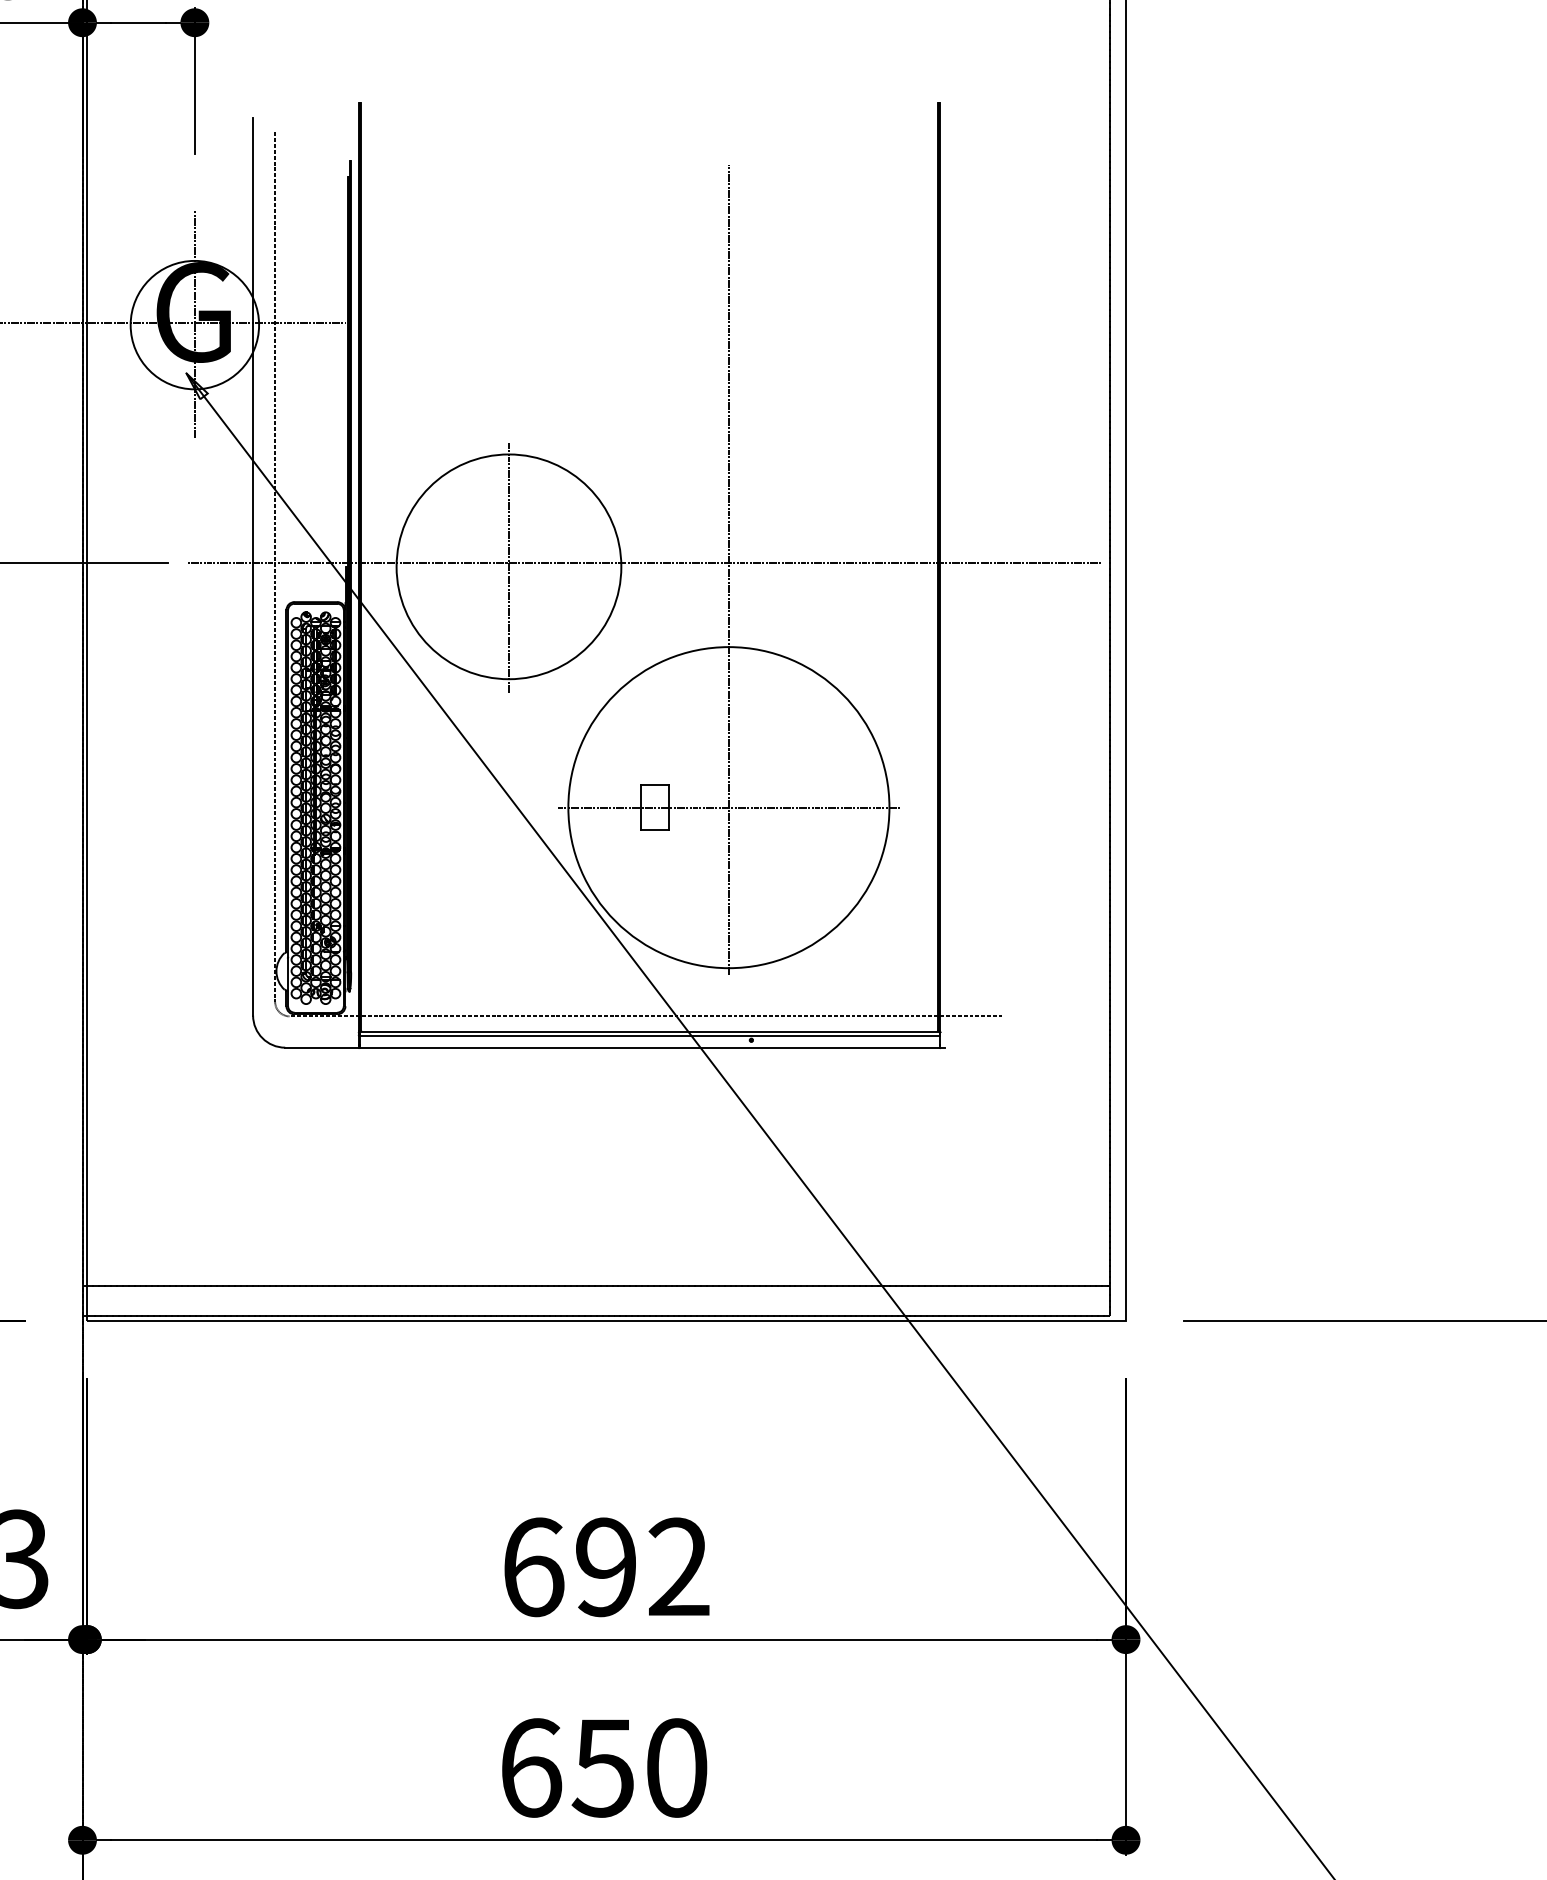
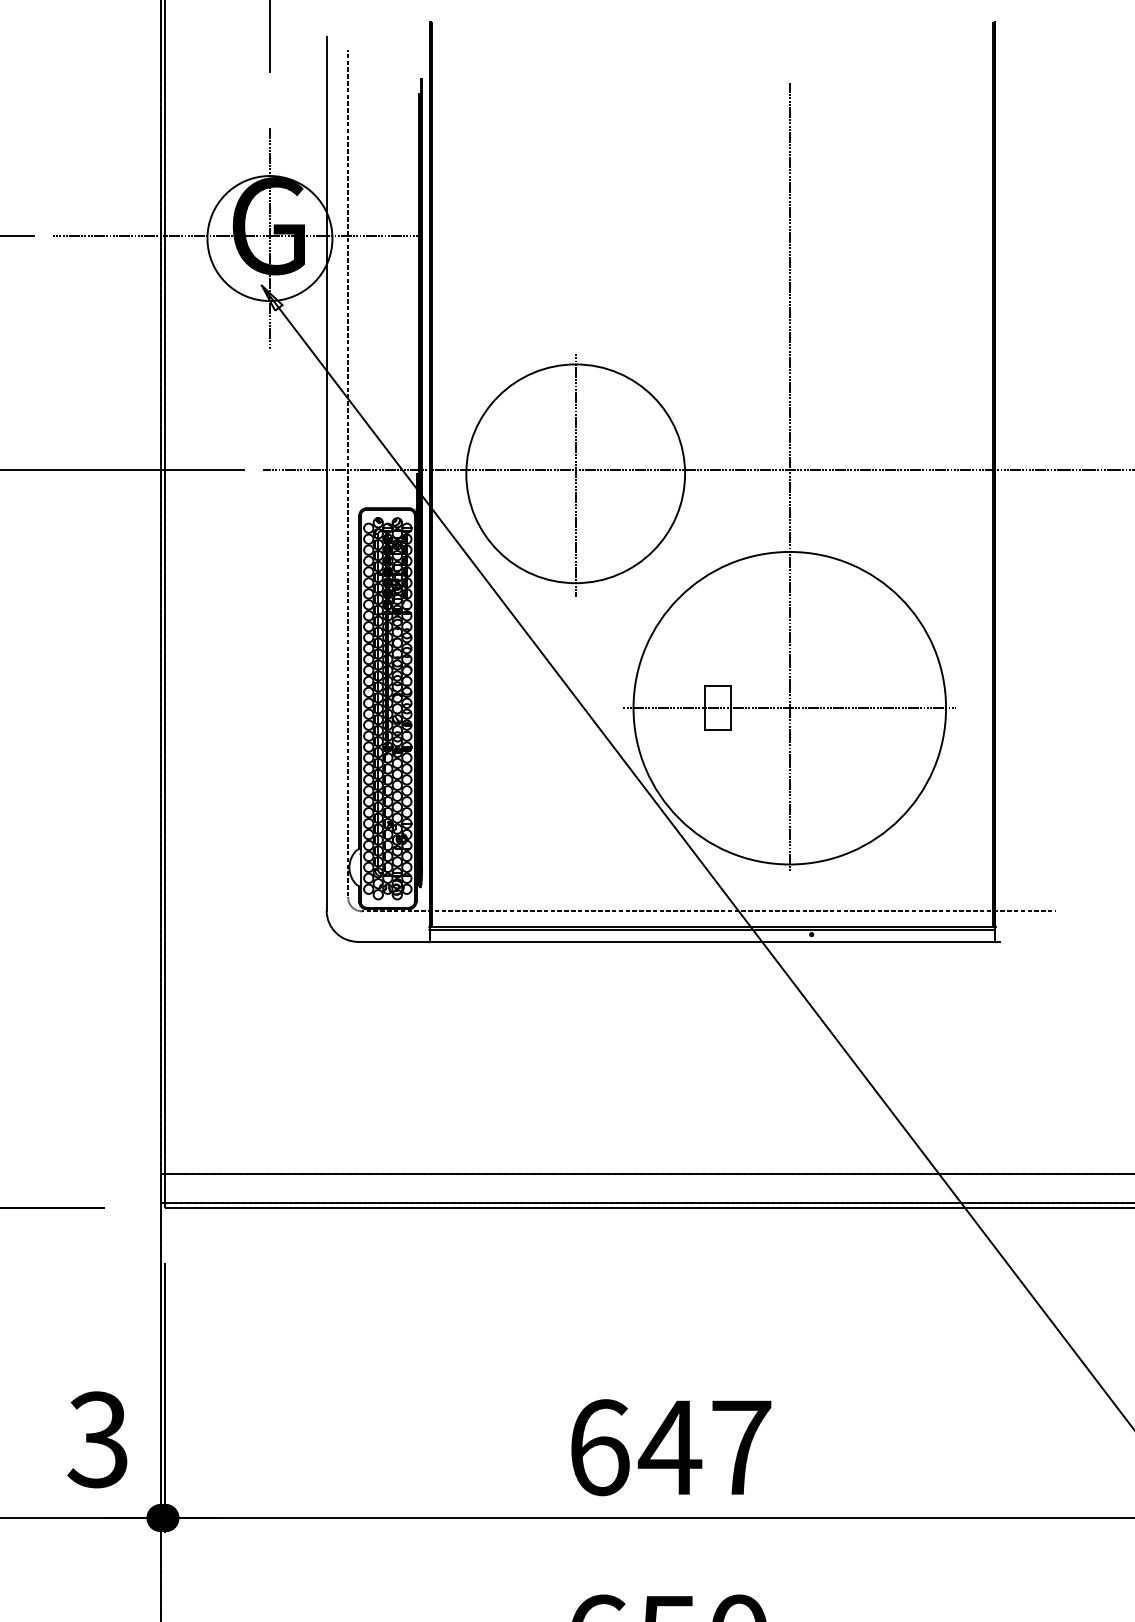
text: (640, 1567) -> (703, 1447), 692 -> 647

